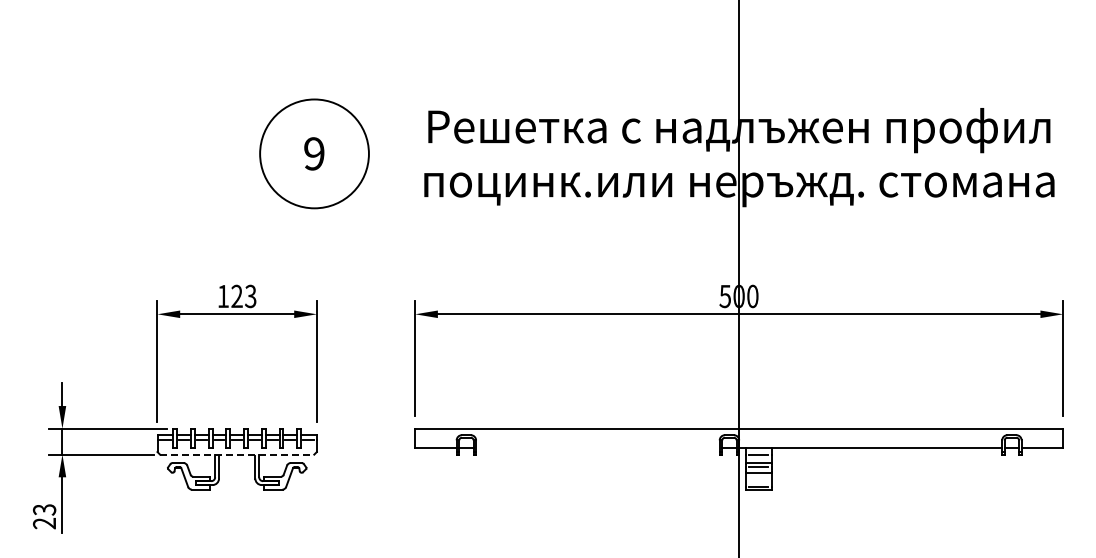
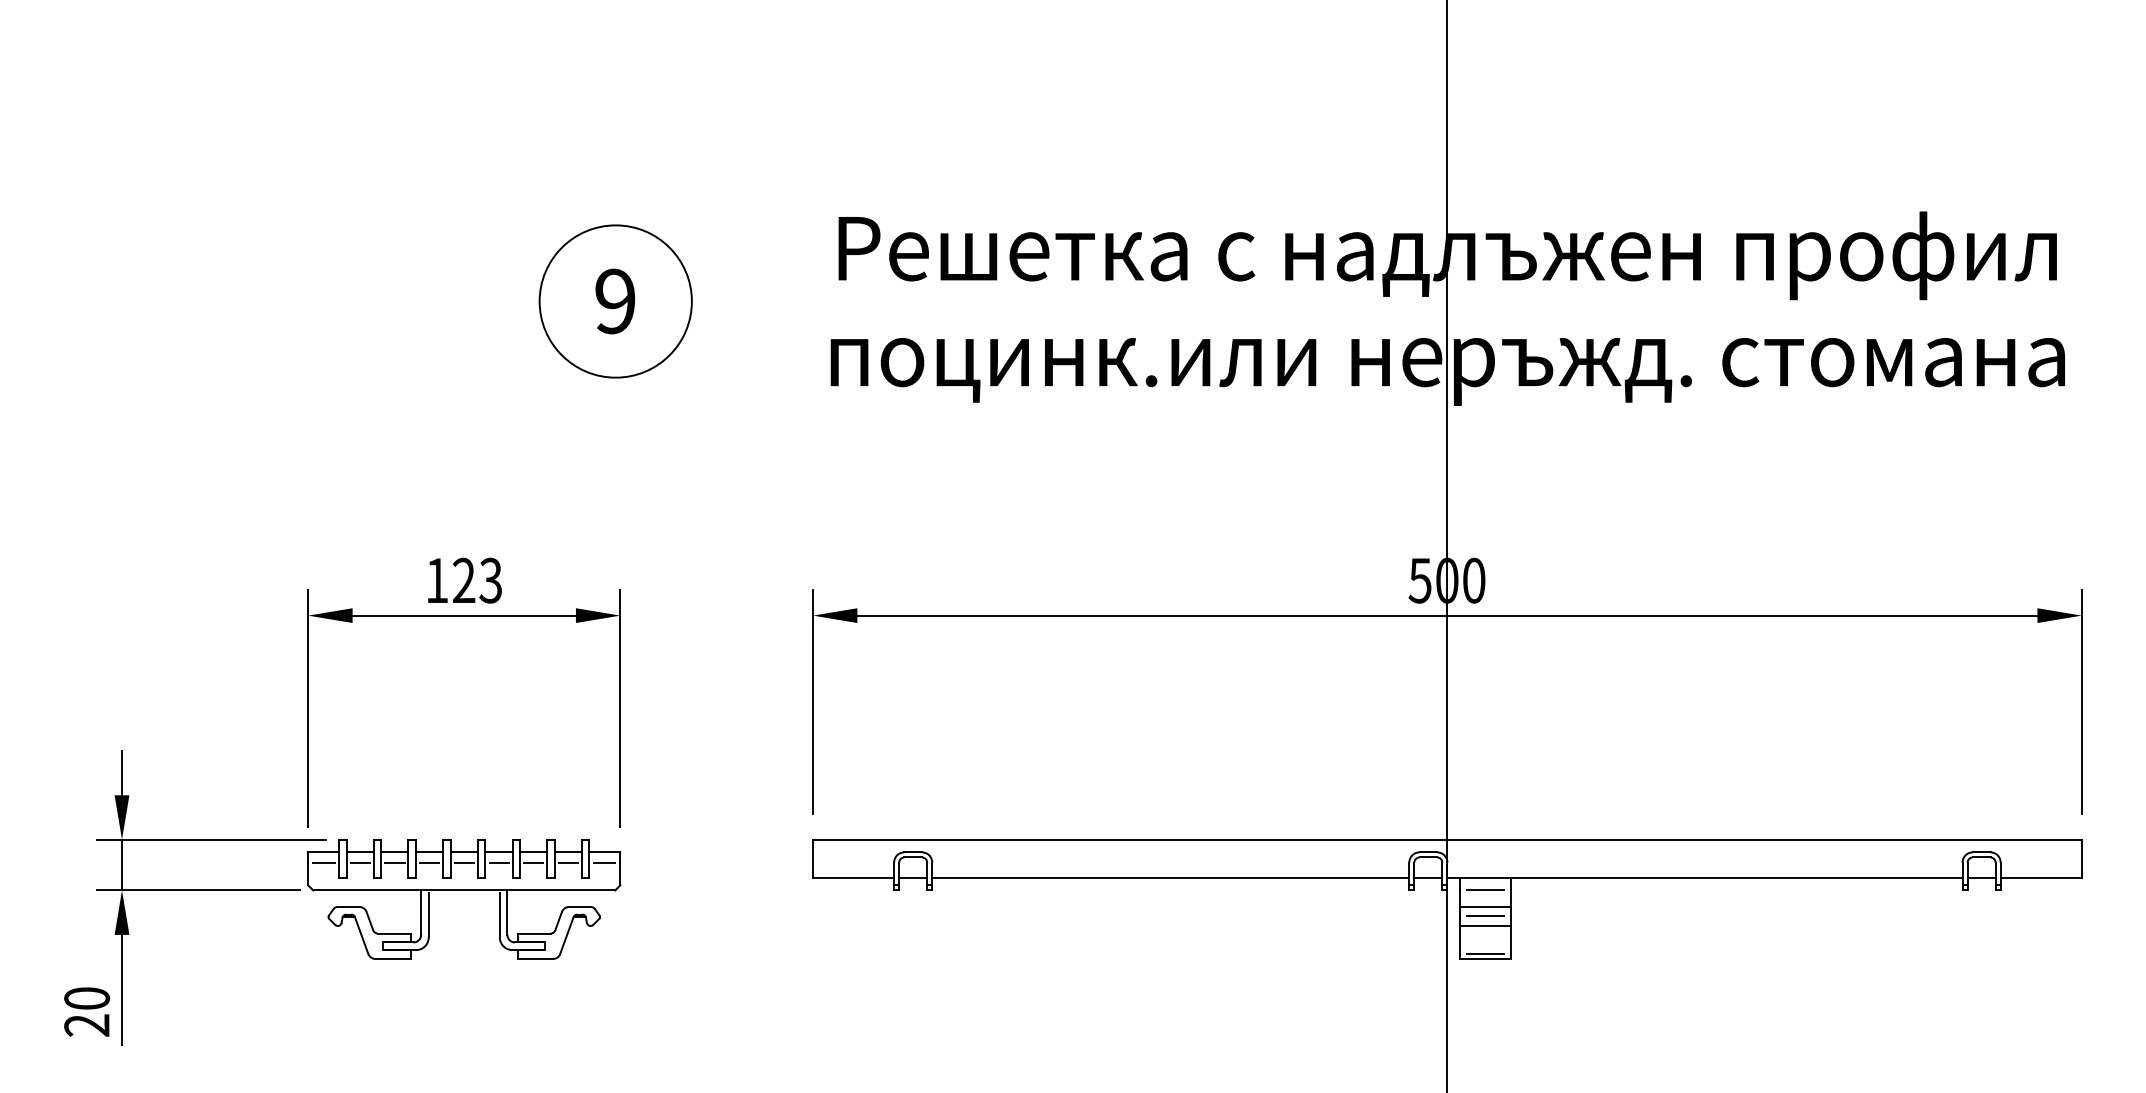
circle: (314, 153) -> (615, 300), size x0.71
line: (597, 448) -> (1169, 878), added
line: (237, 454) -> (464, 890), dashed -> solid
text: (44, 509) -> (86, 997), 23 -> 20

